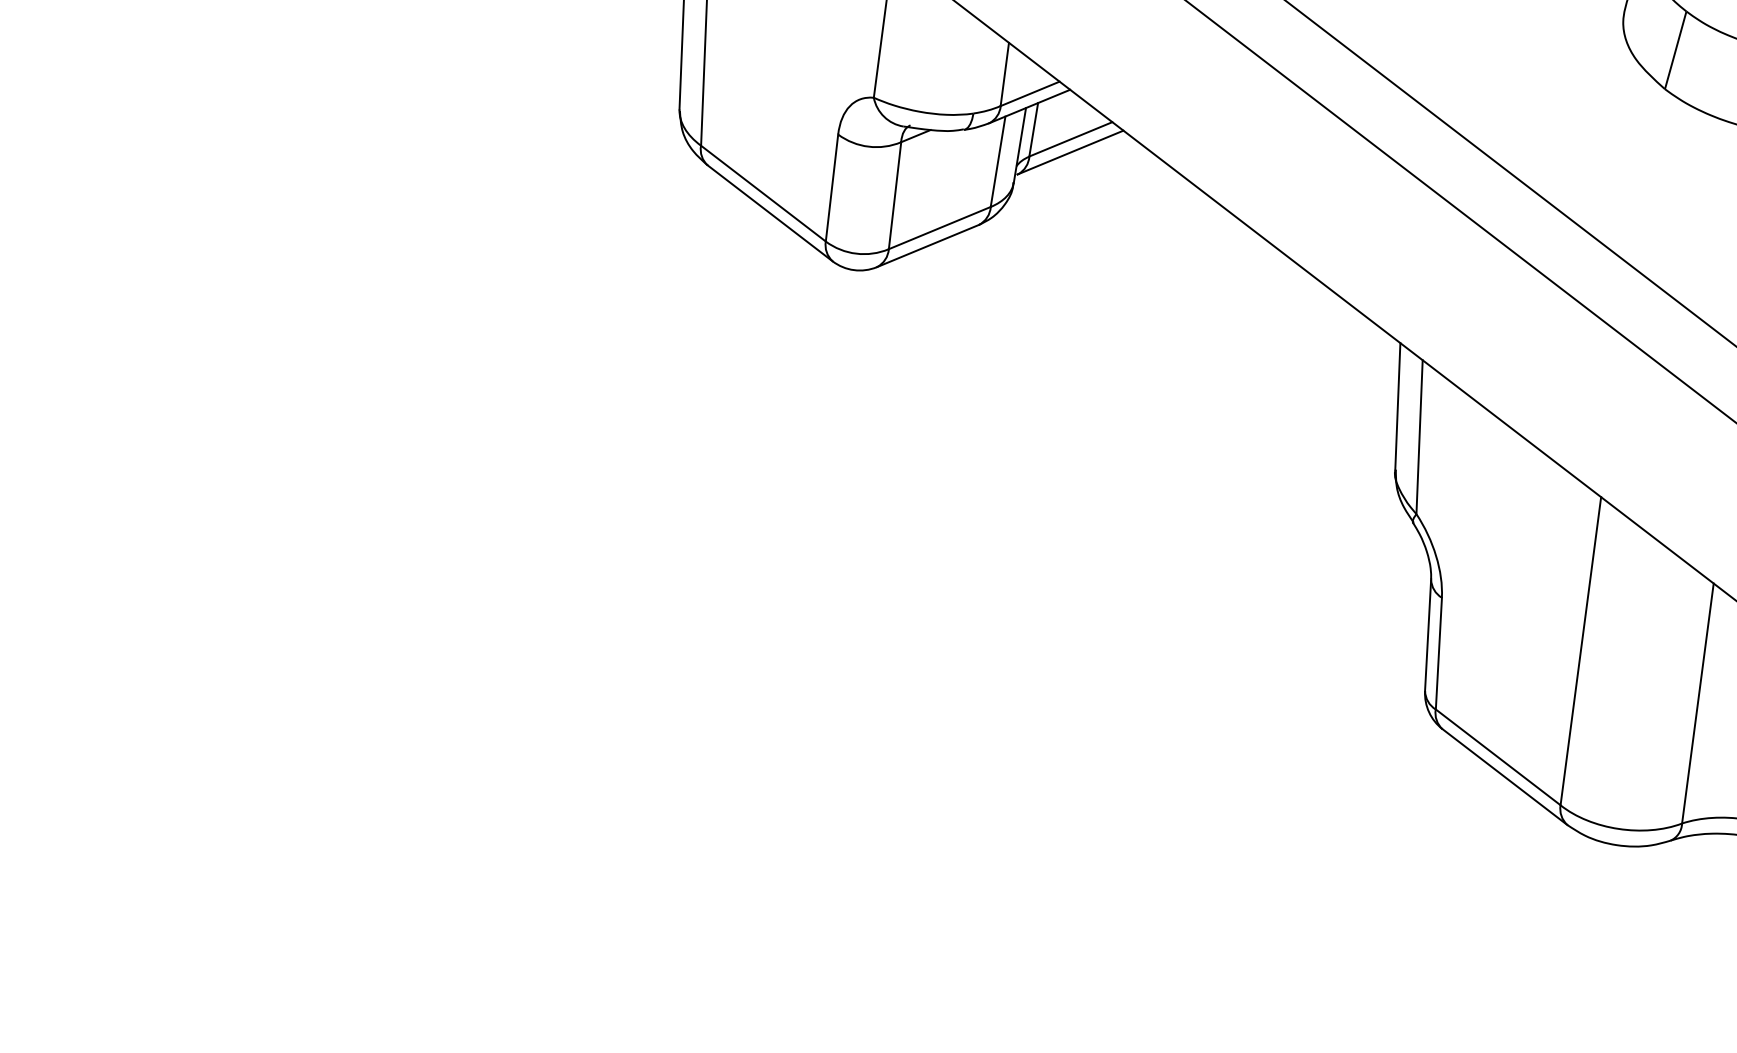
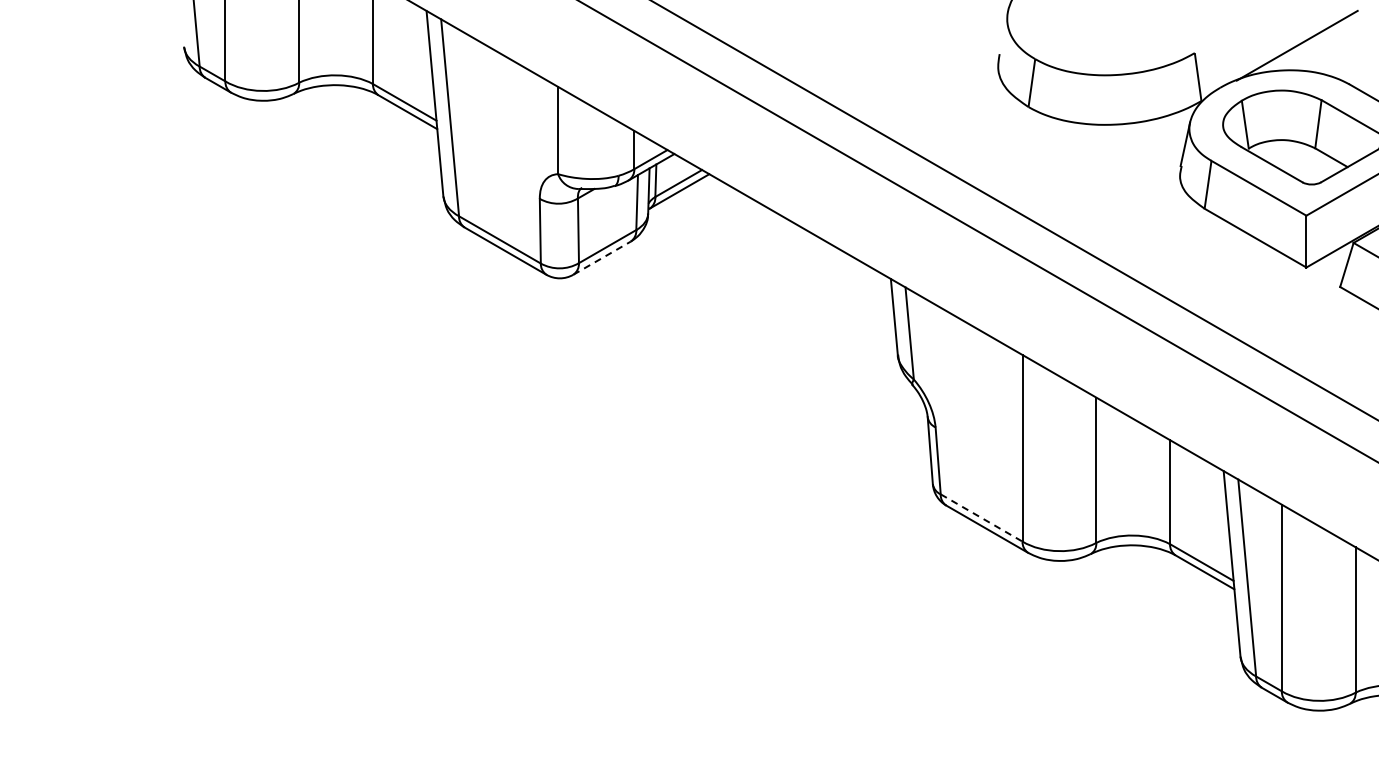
line: (928, 244) -> (602, 257), solid -> dashed
line: (1499, 758) -> (982, 518), solid -> dashed

